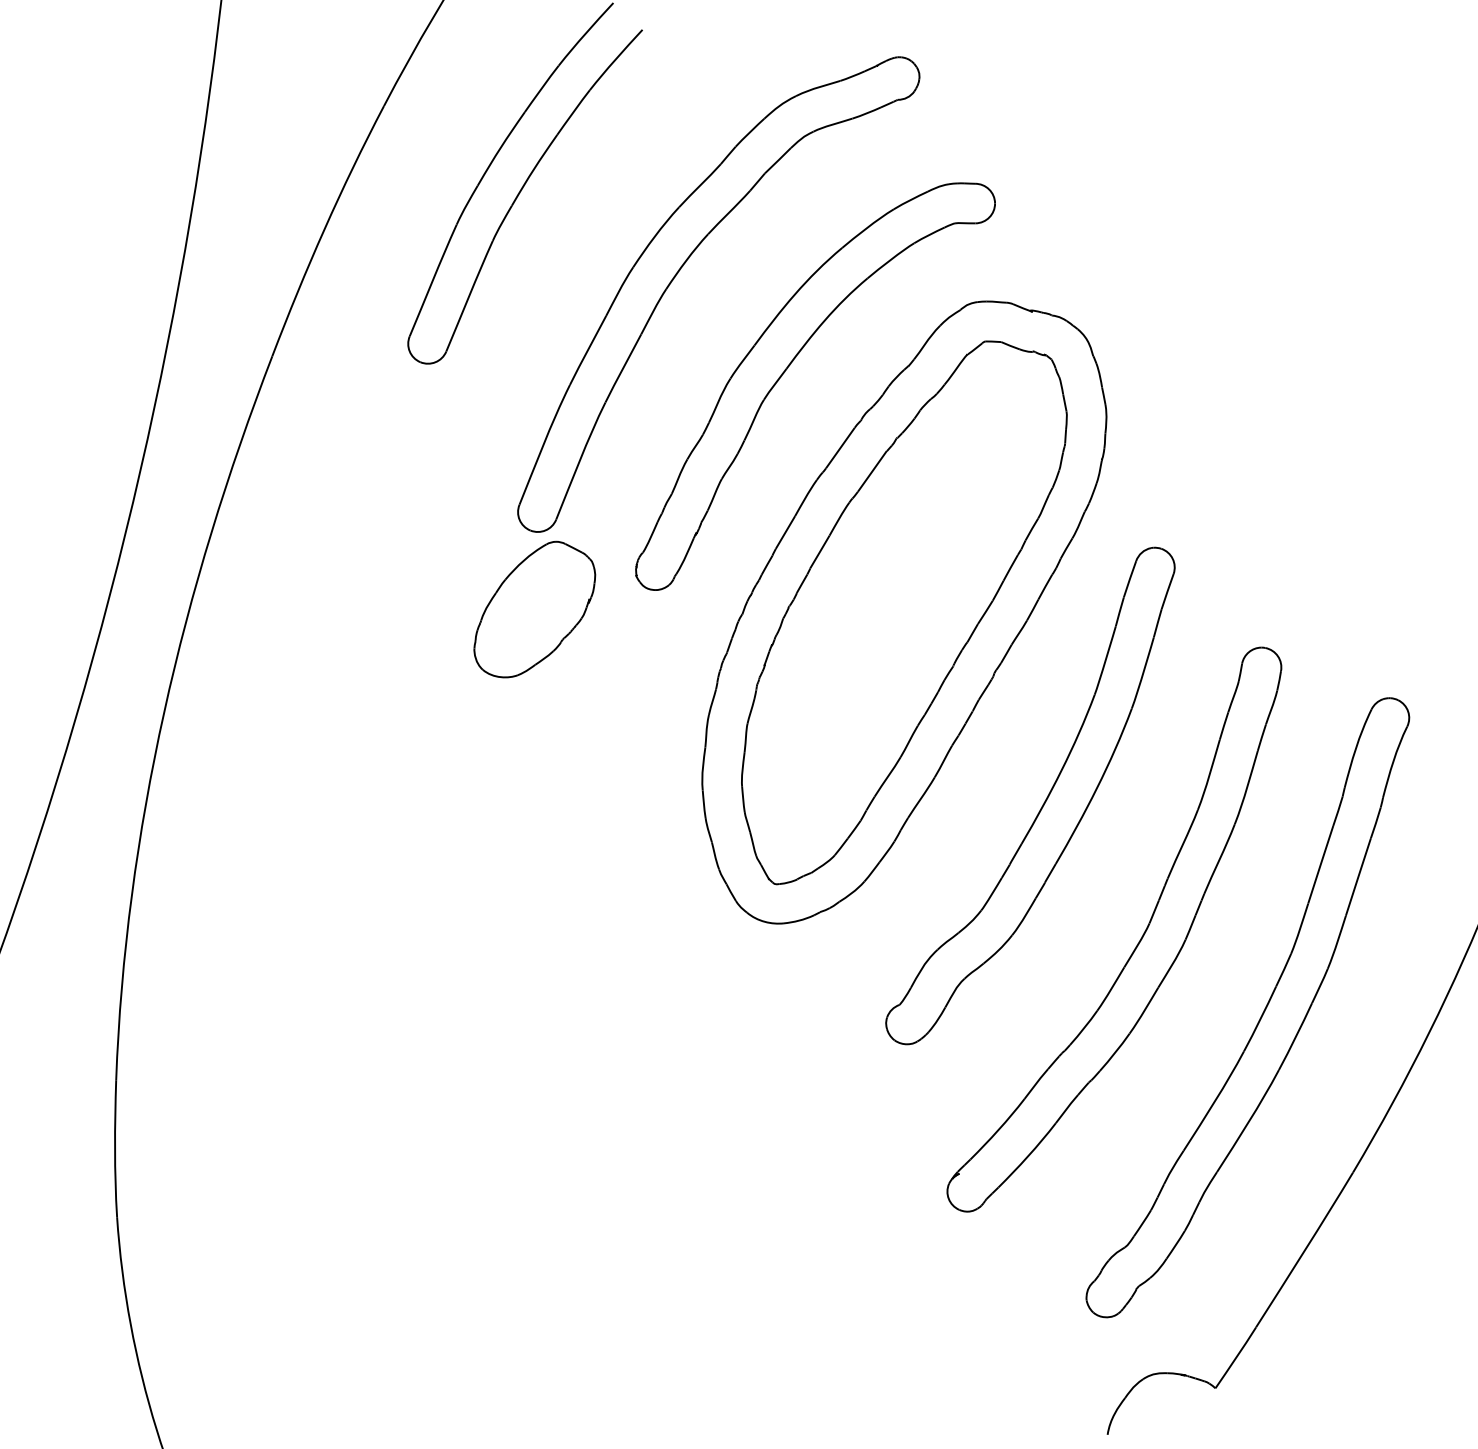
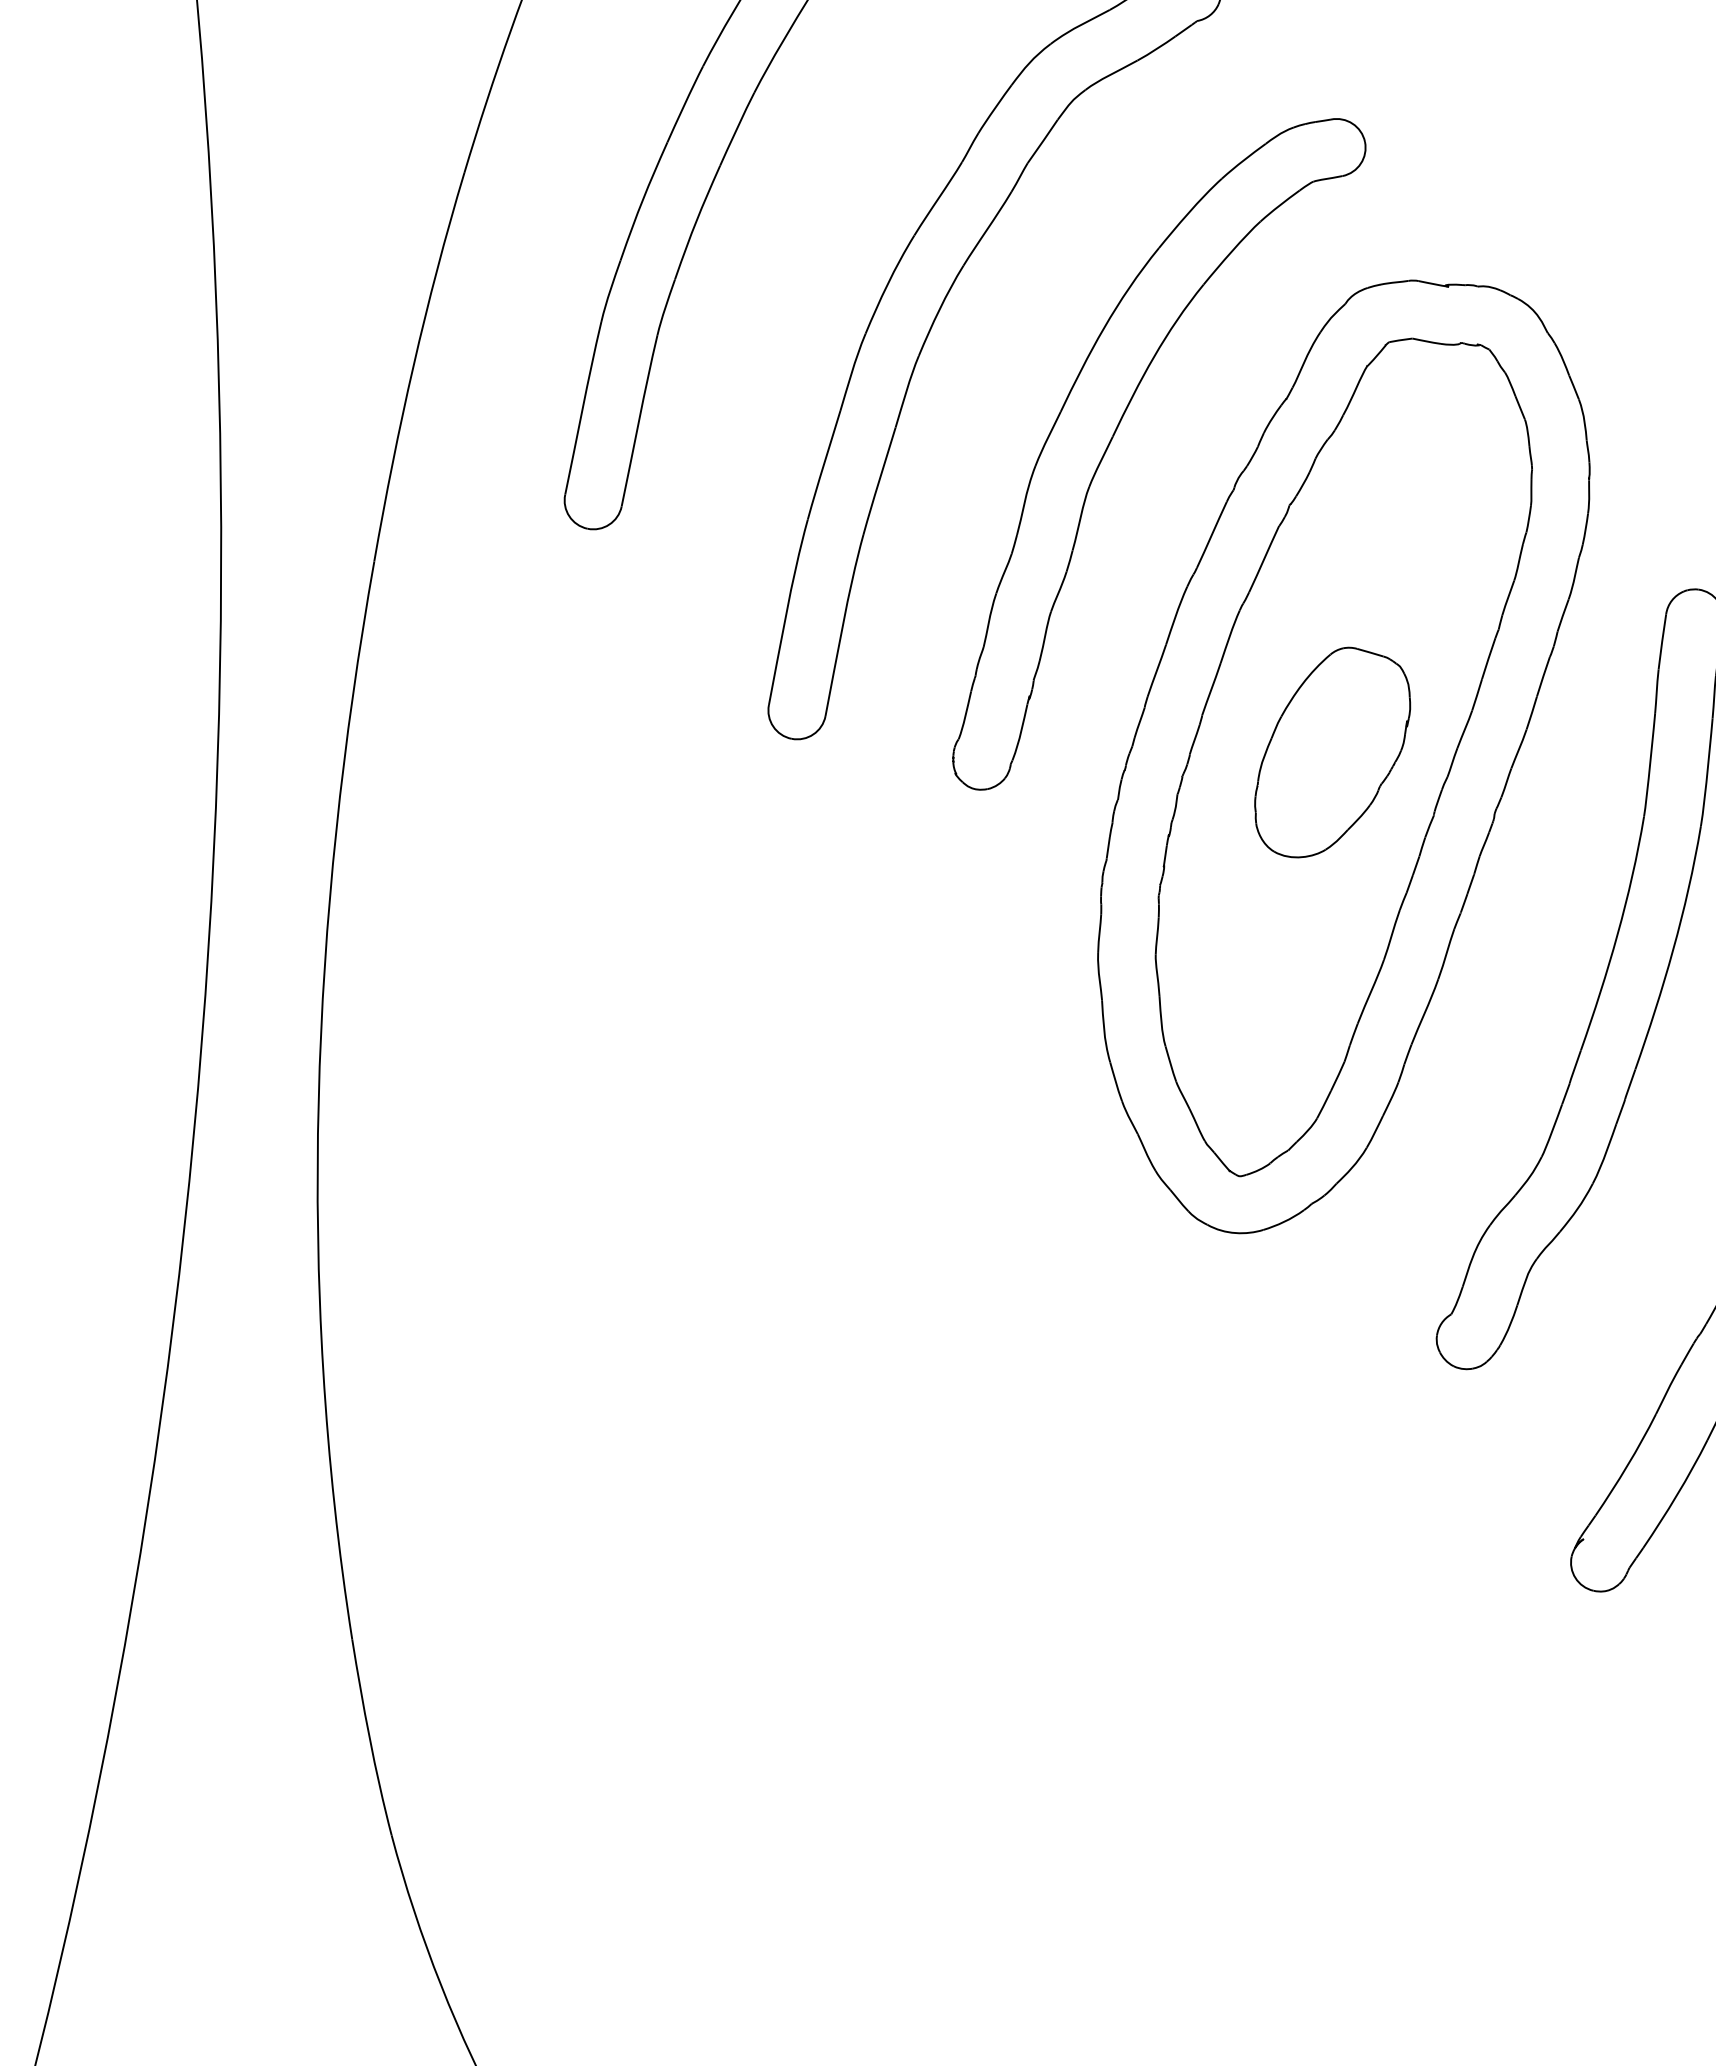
part: (534, 609) -> (1331, 751), moved

